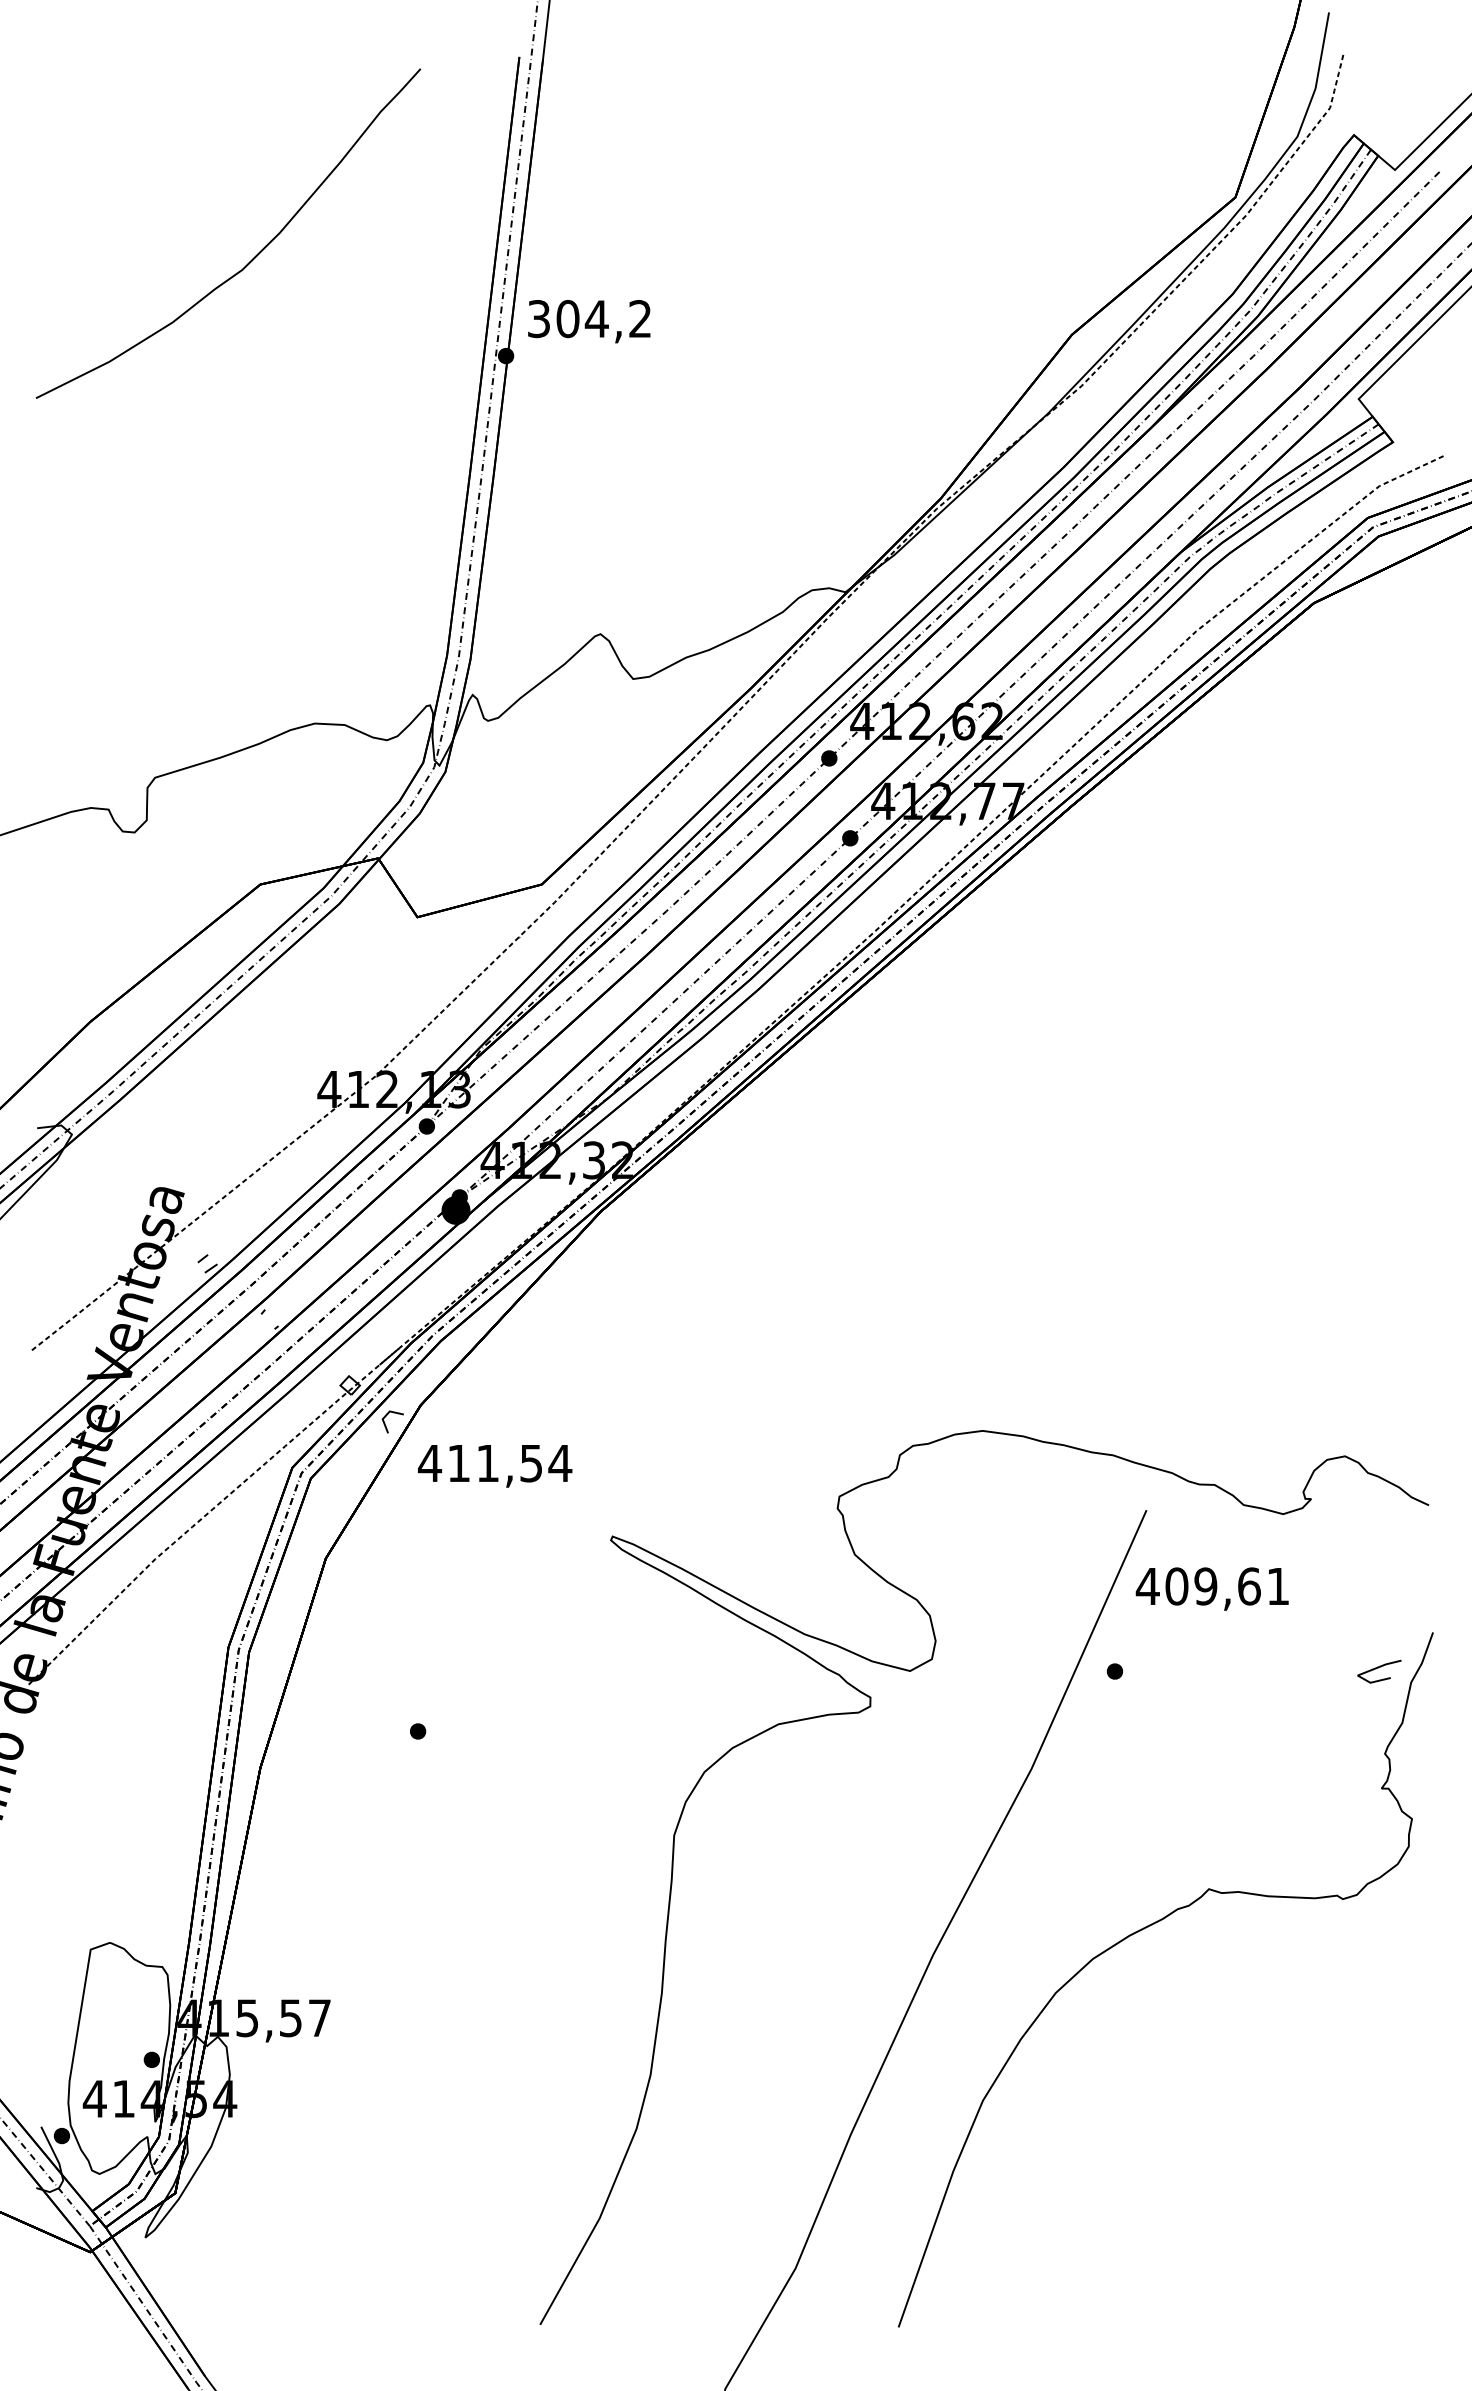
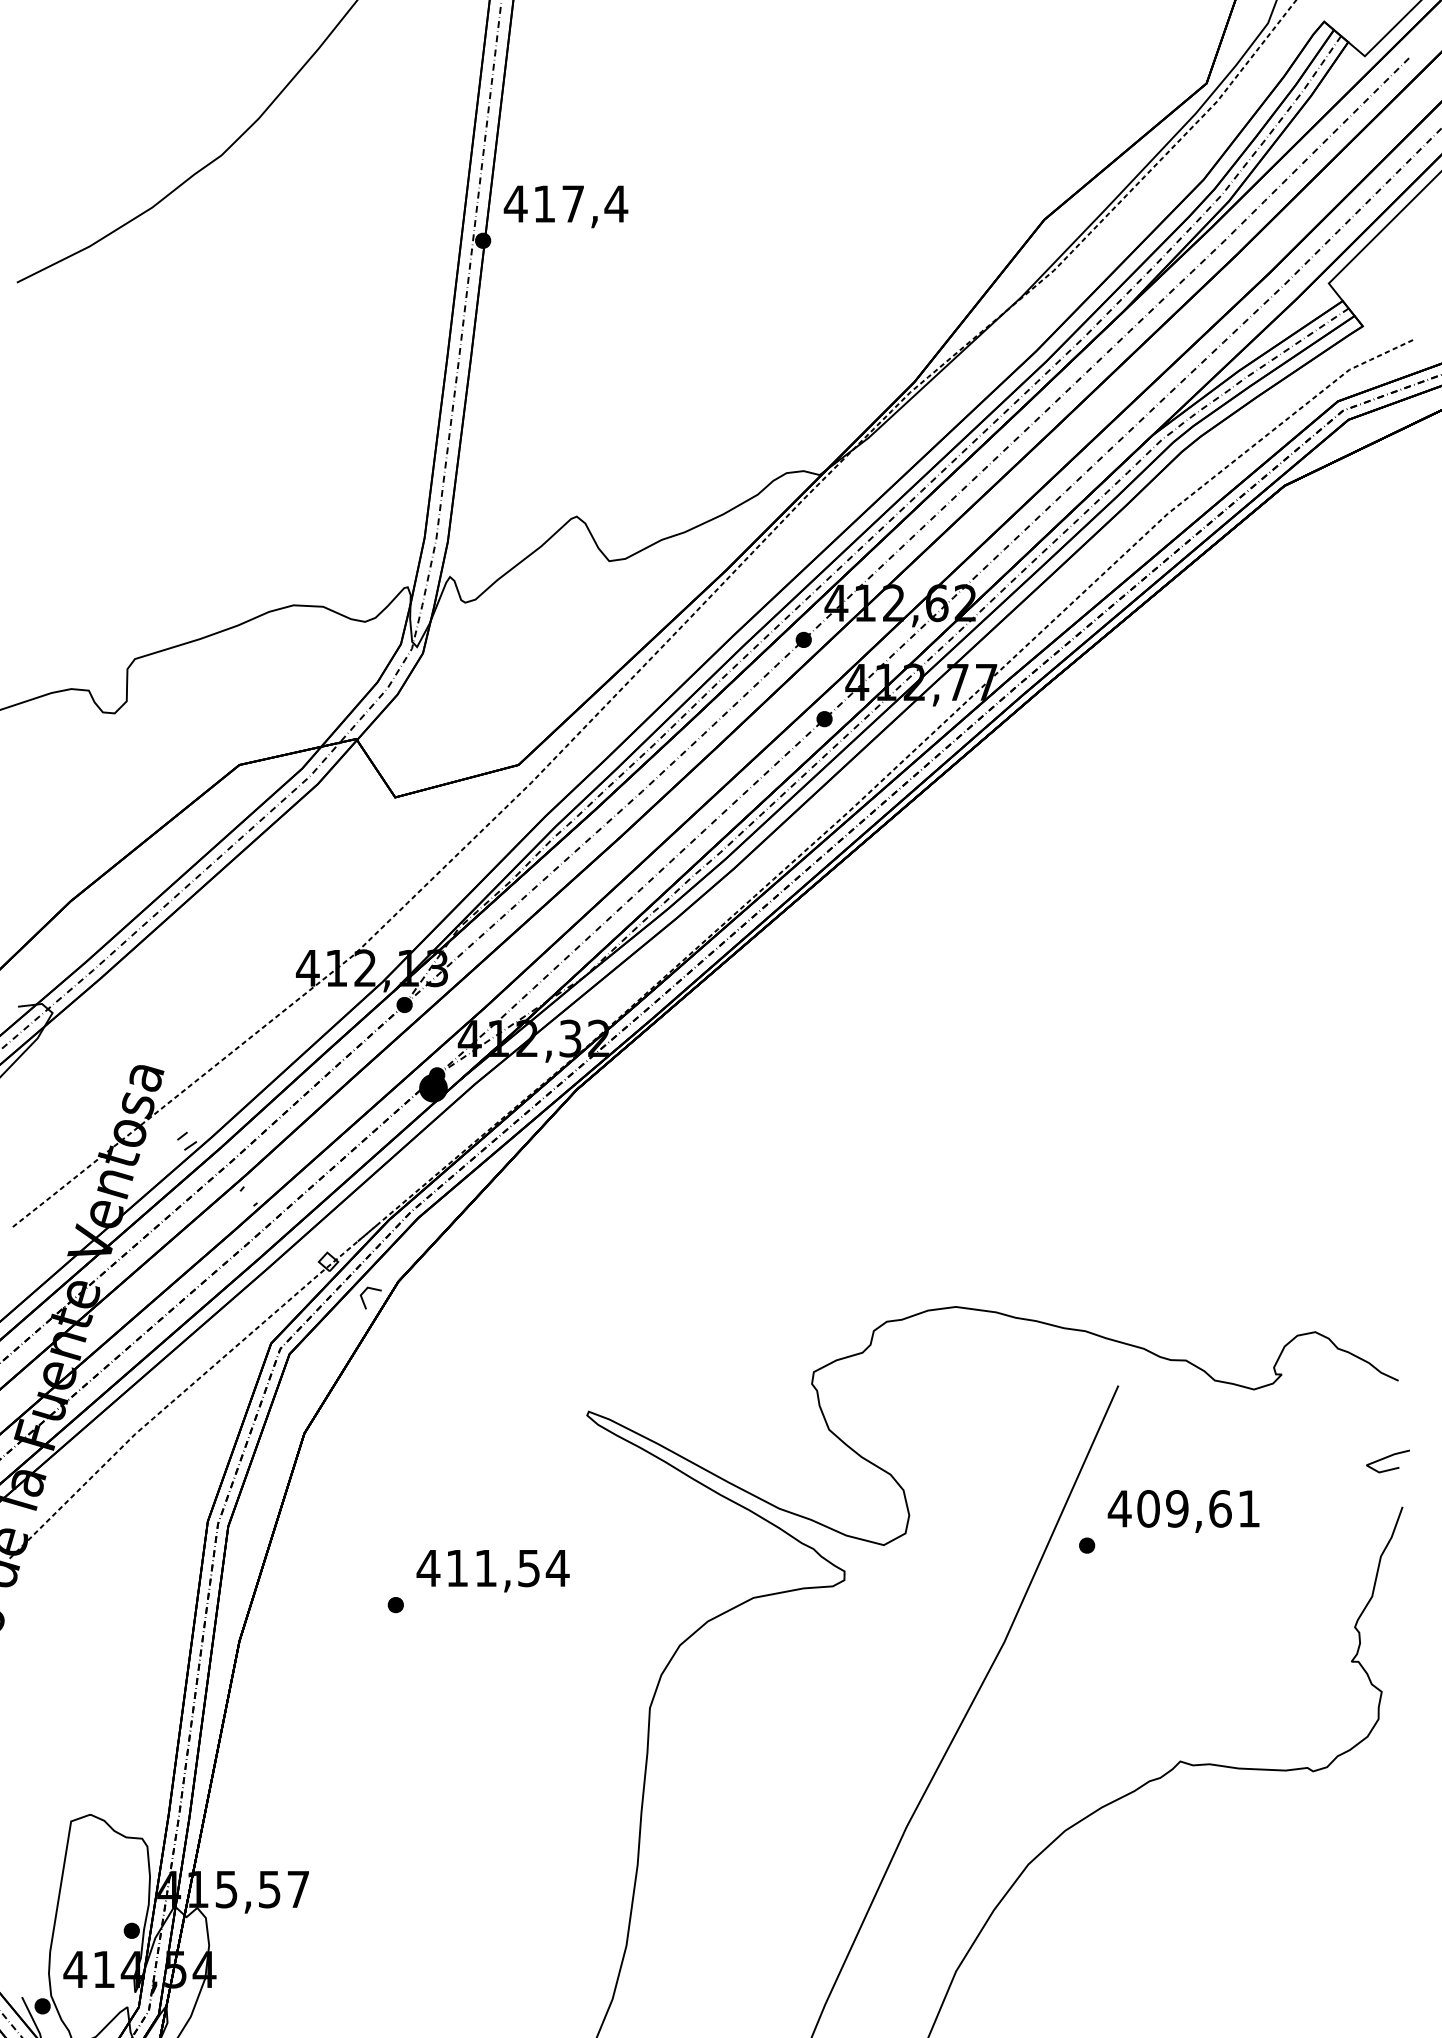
text: (589, 319) -> (565, 204), 304,2 -> 417,4
text: (495, 1466) -> (493, 1571), moved
text: (1211, 1588) -> (1182, 1510), moved
line: (1378, 1668) -> (1387, 1458), moved

